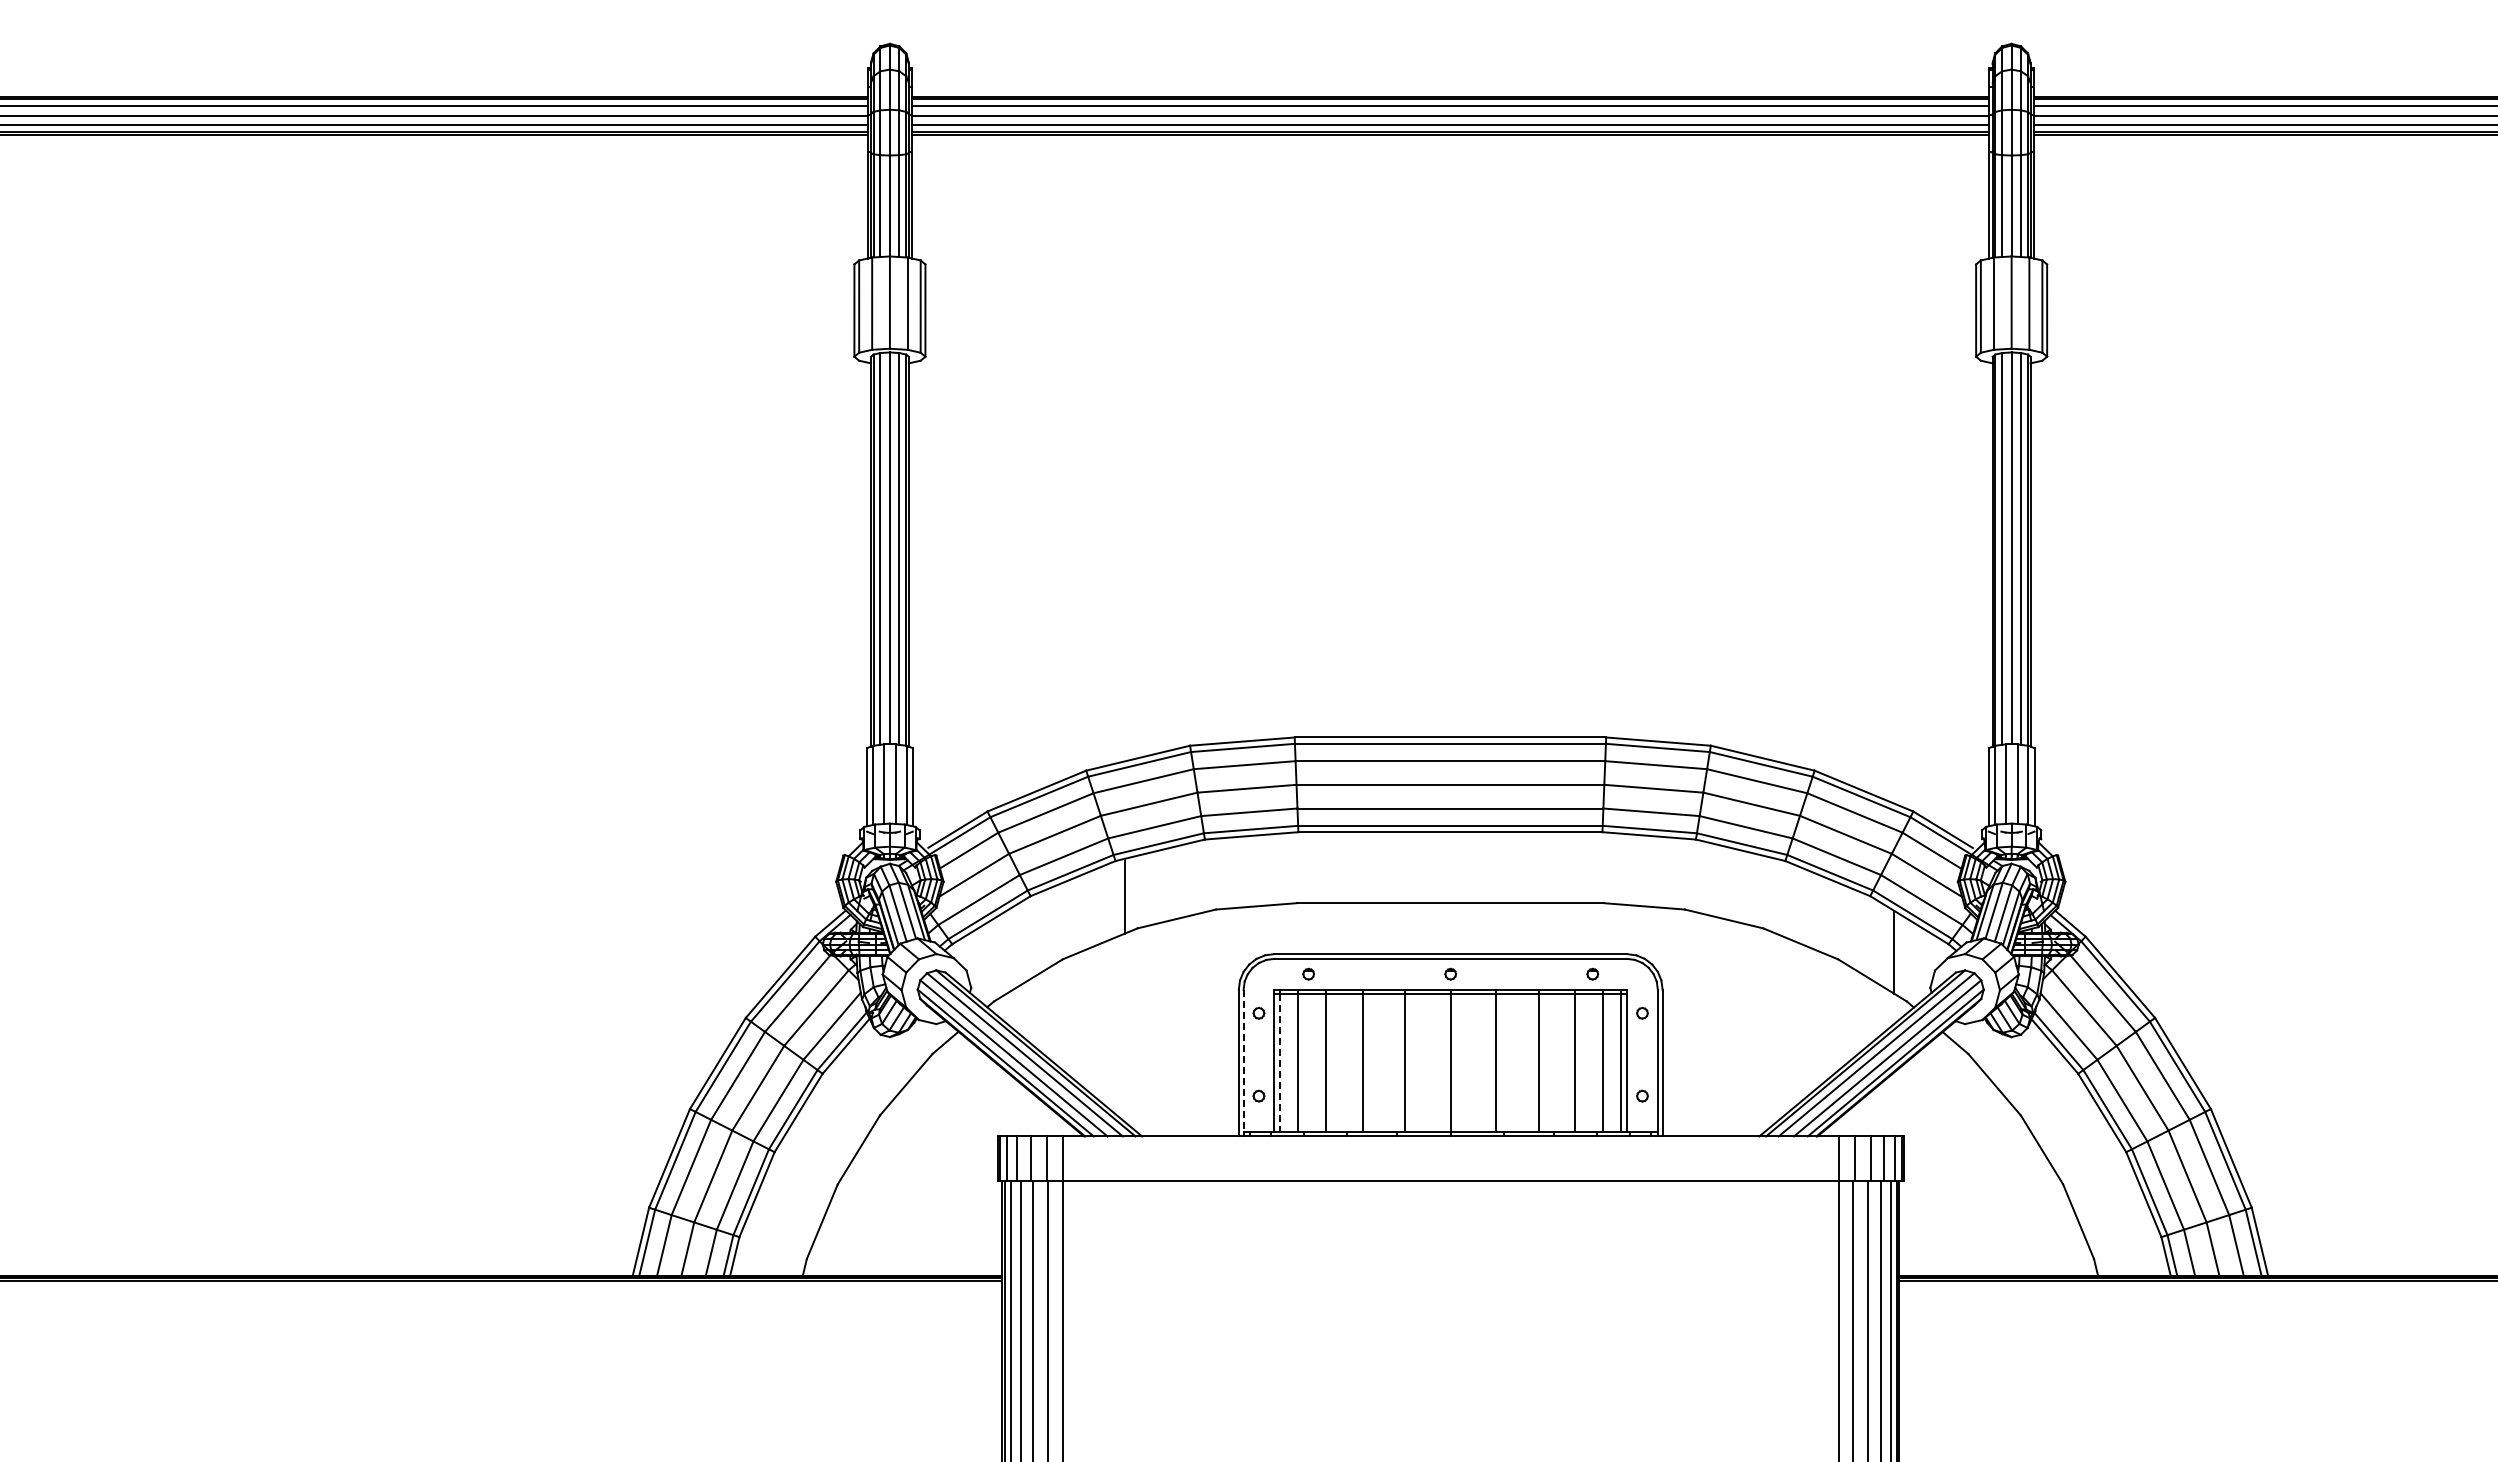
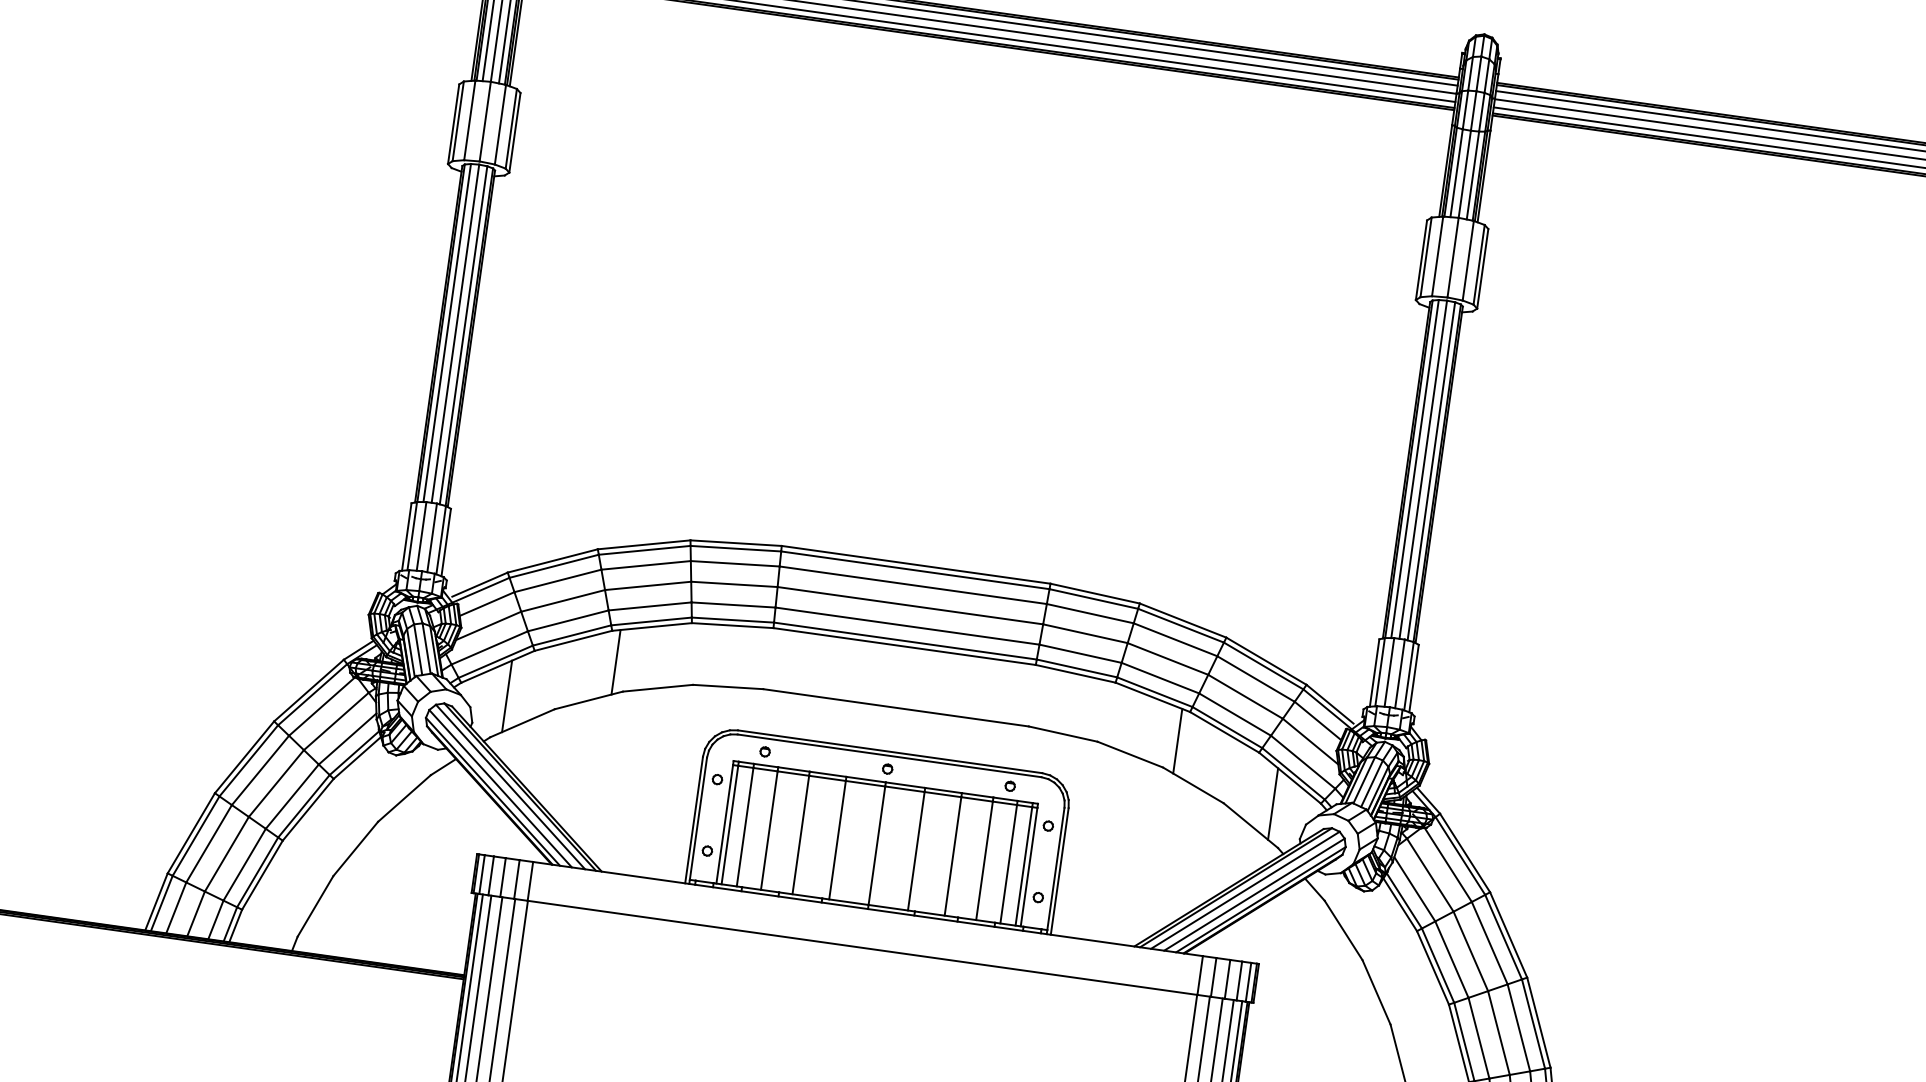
line: (1775, 895) -> (1177, 740), added
line: (1006, 951) -> (507, 695), added
line: (1243, 1060) -> (698, 818), dashed -> solid
line: (1280, 1063) -> (729, 825), dashed -> solid

